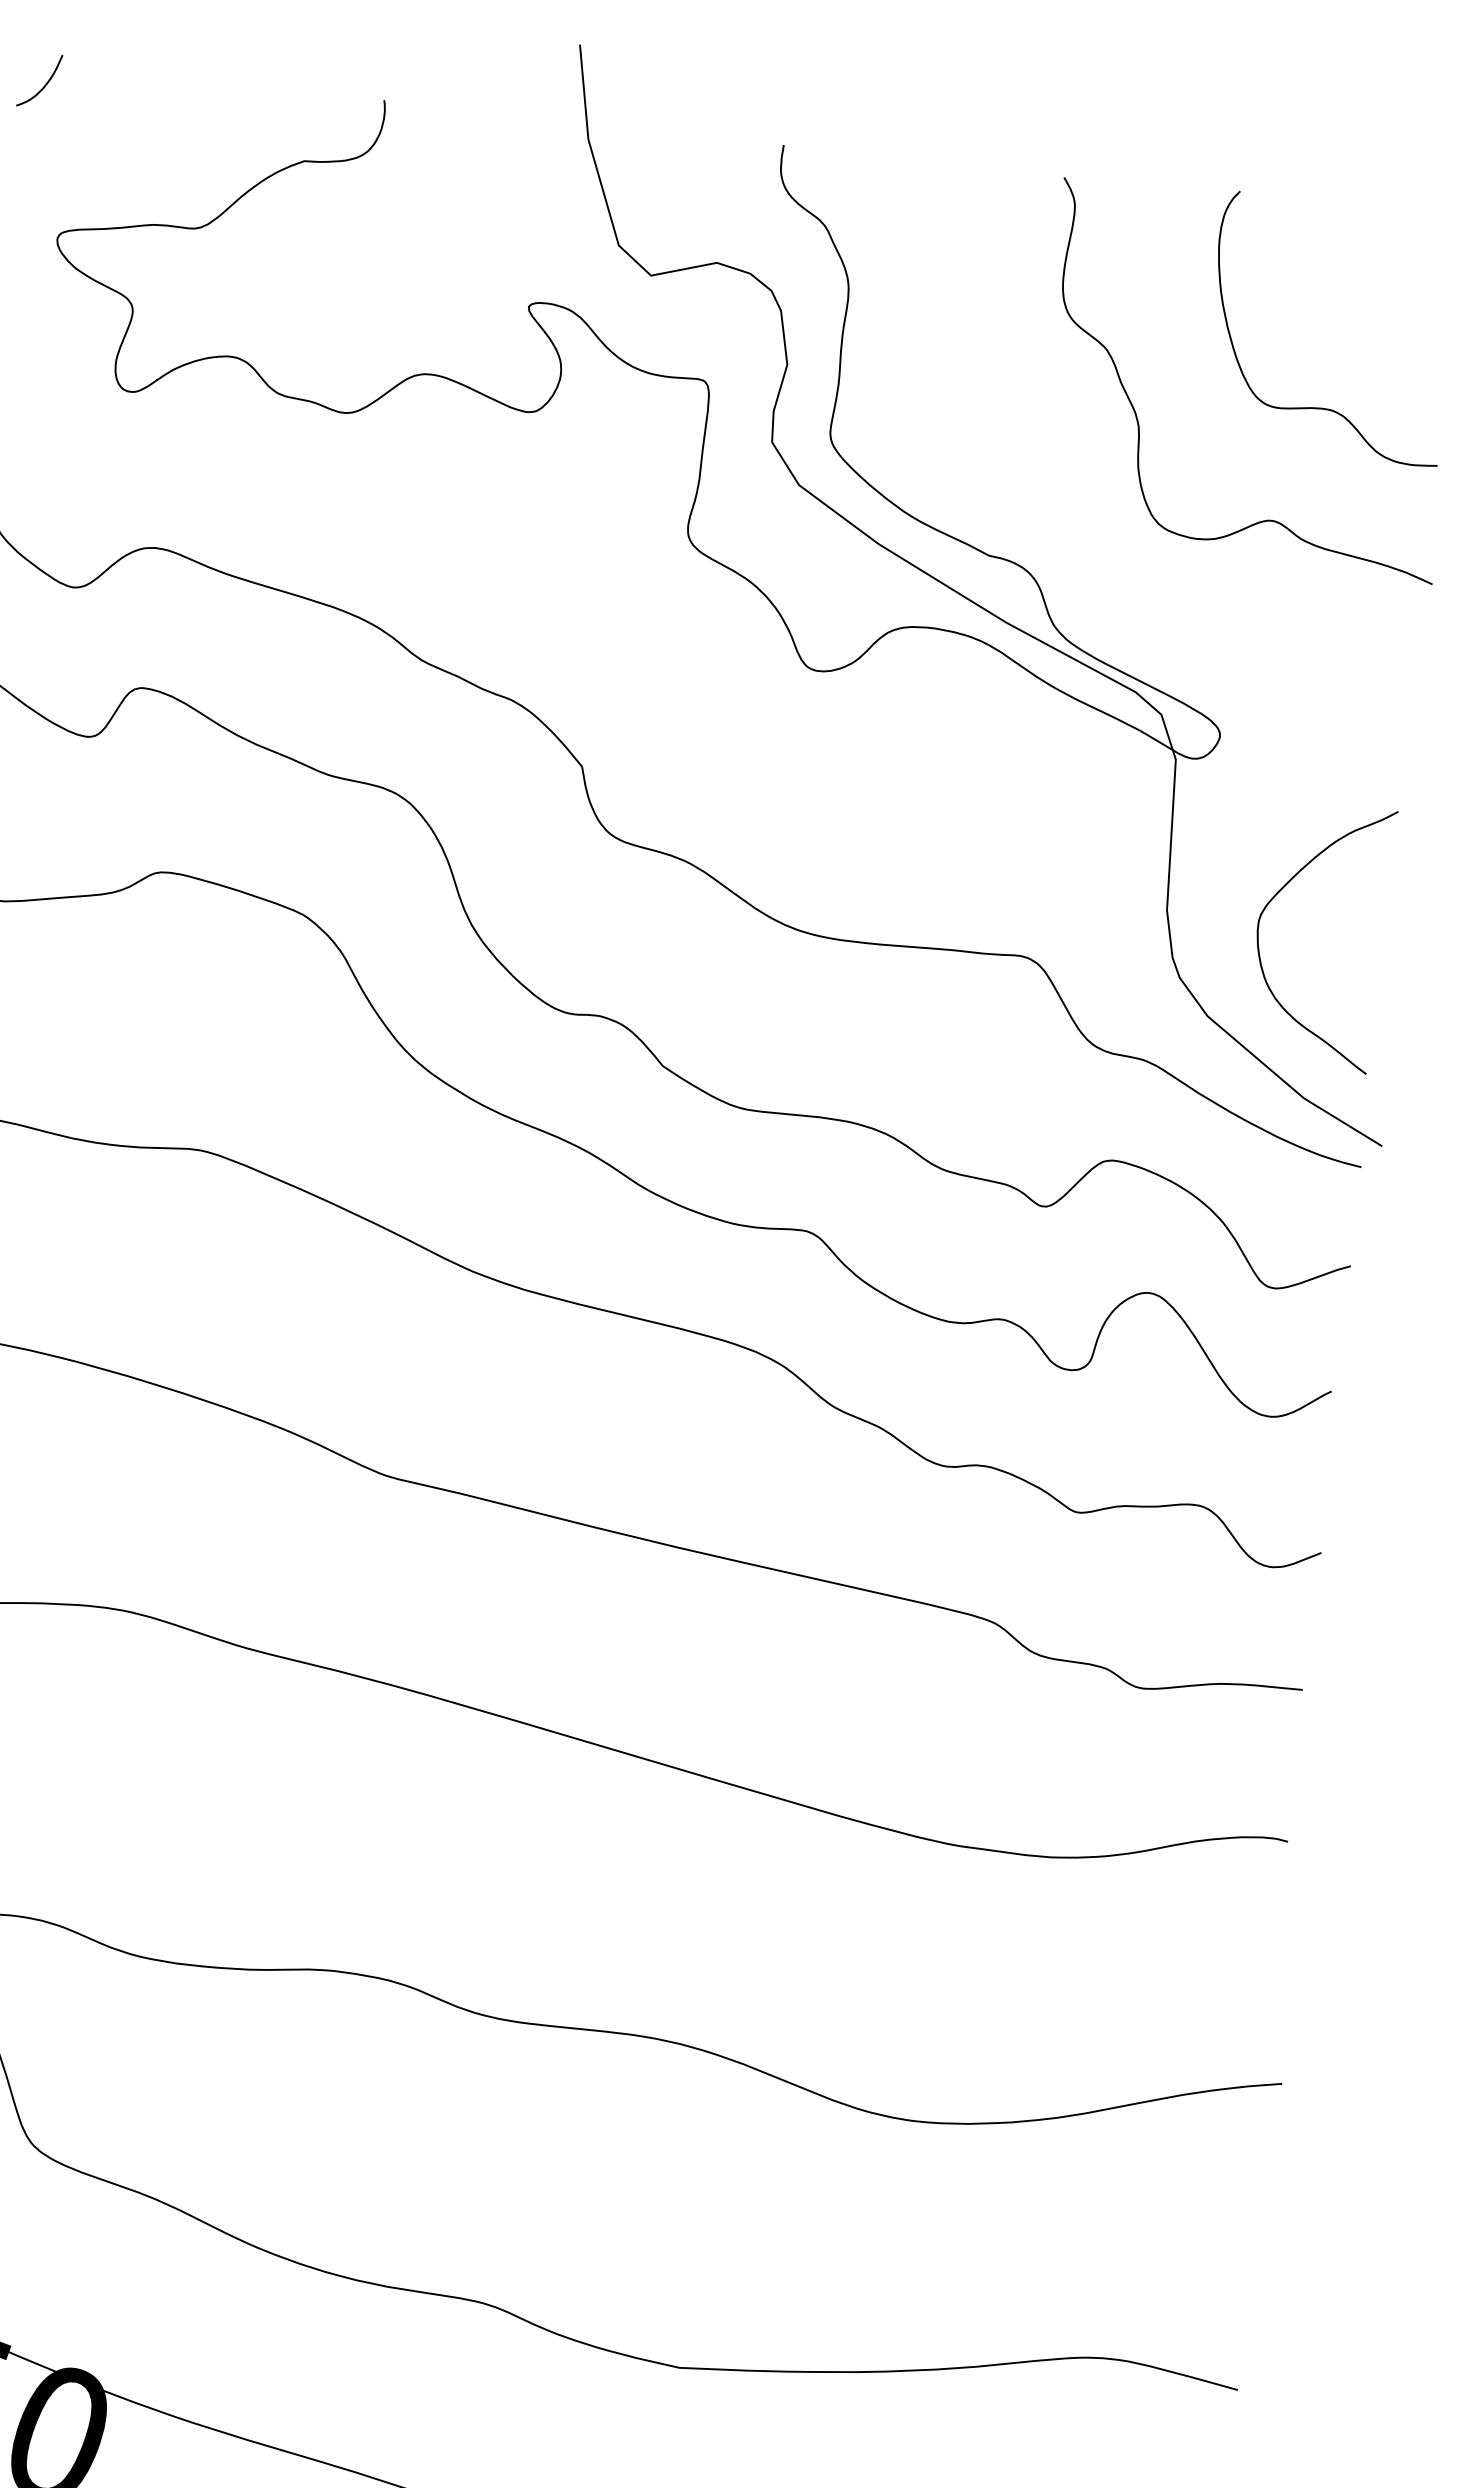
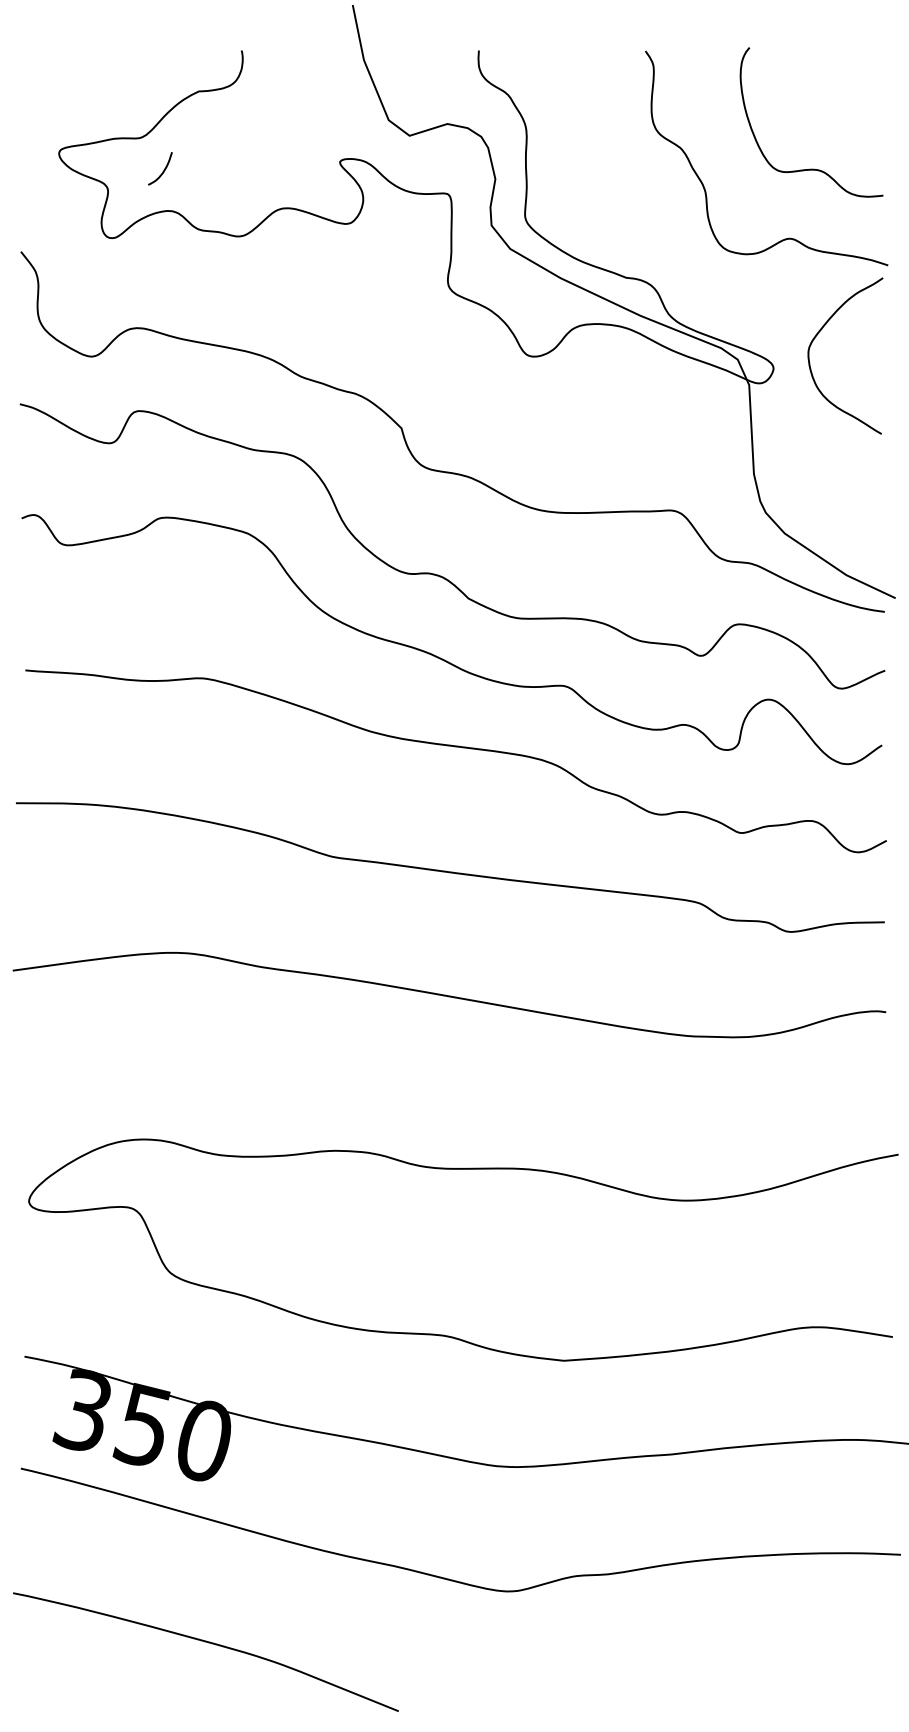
curve: (44, 82) -> (163, 169), moved
curve: (1278, 894) -> (818, 334), moved

